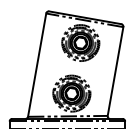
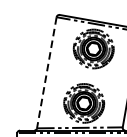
line: (37, 65) -> (47, 73), solid -> dashed

